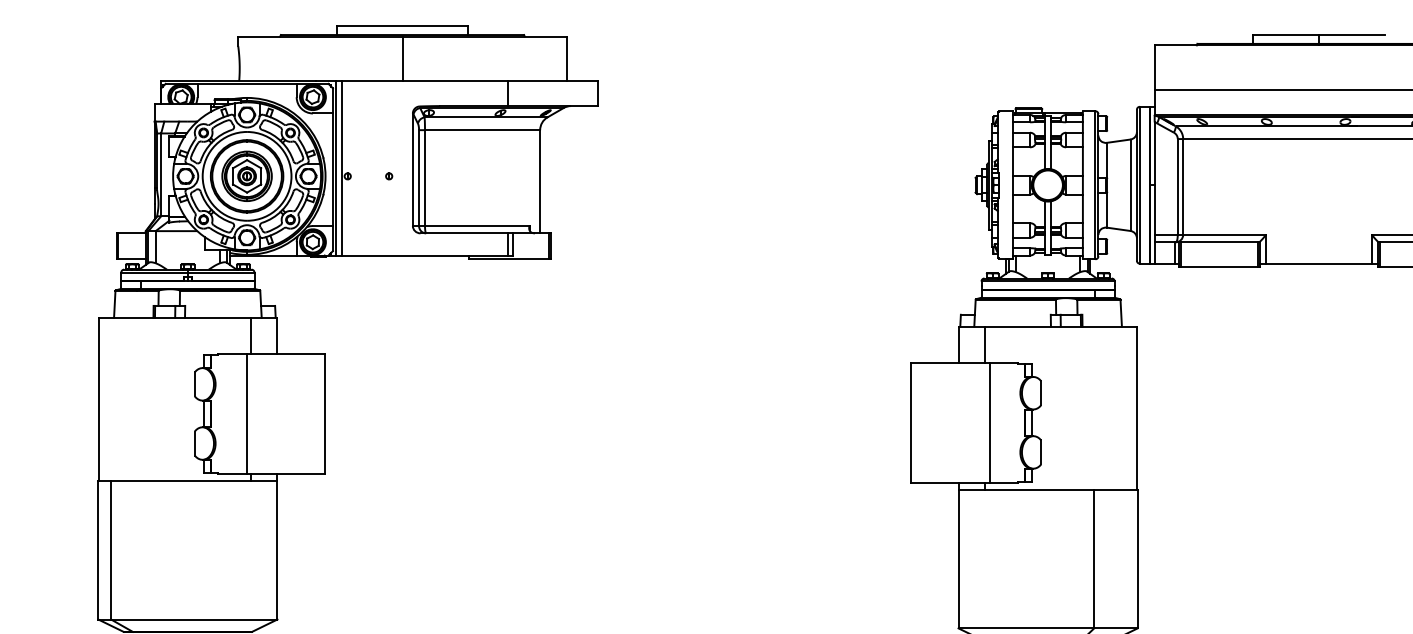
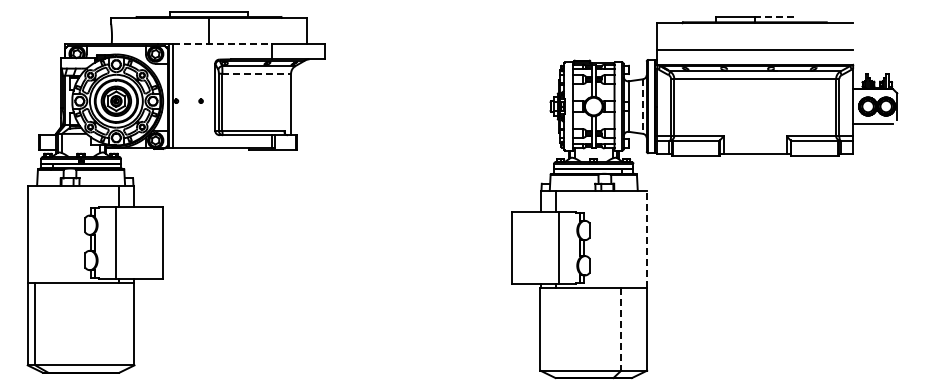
line: (1351, 35) -> (774, 17), solid -> dashed
line: (425, 81) -> (222, 44), solid -> dashed
line: (483, 129) -> (257, 73), solid -> dashed
line: (1129, 186) -> (642, 107), solid -> dashed
line: (1136, 408) -> (646, 239), solid -> dashed
line: (1094, 559) -> (621, 329), solid -> dashed

